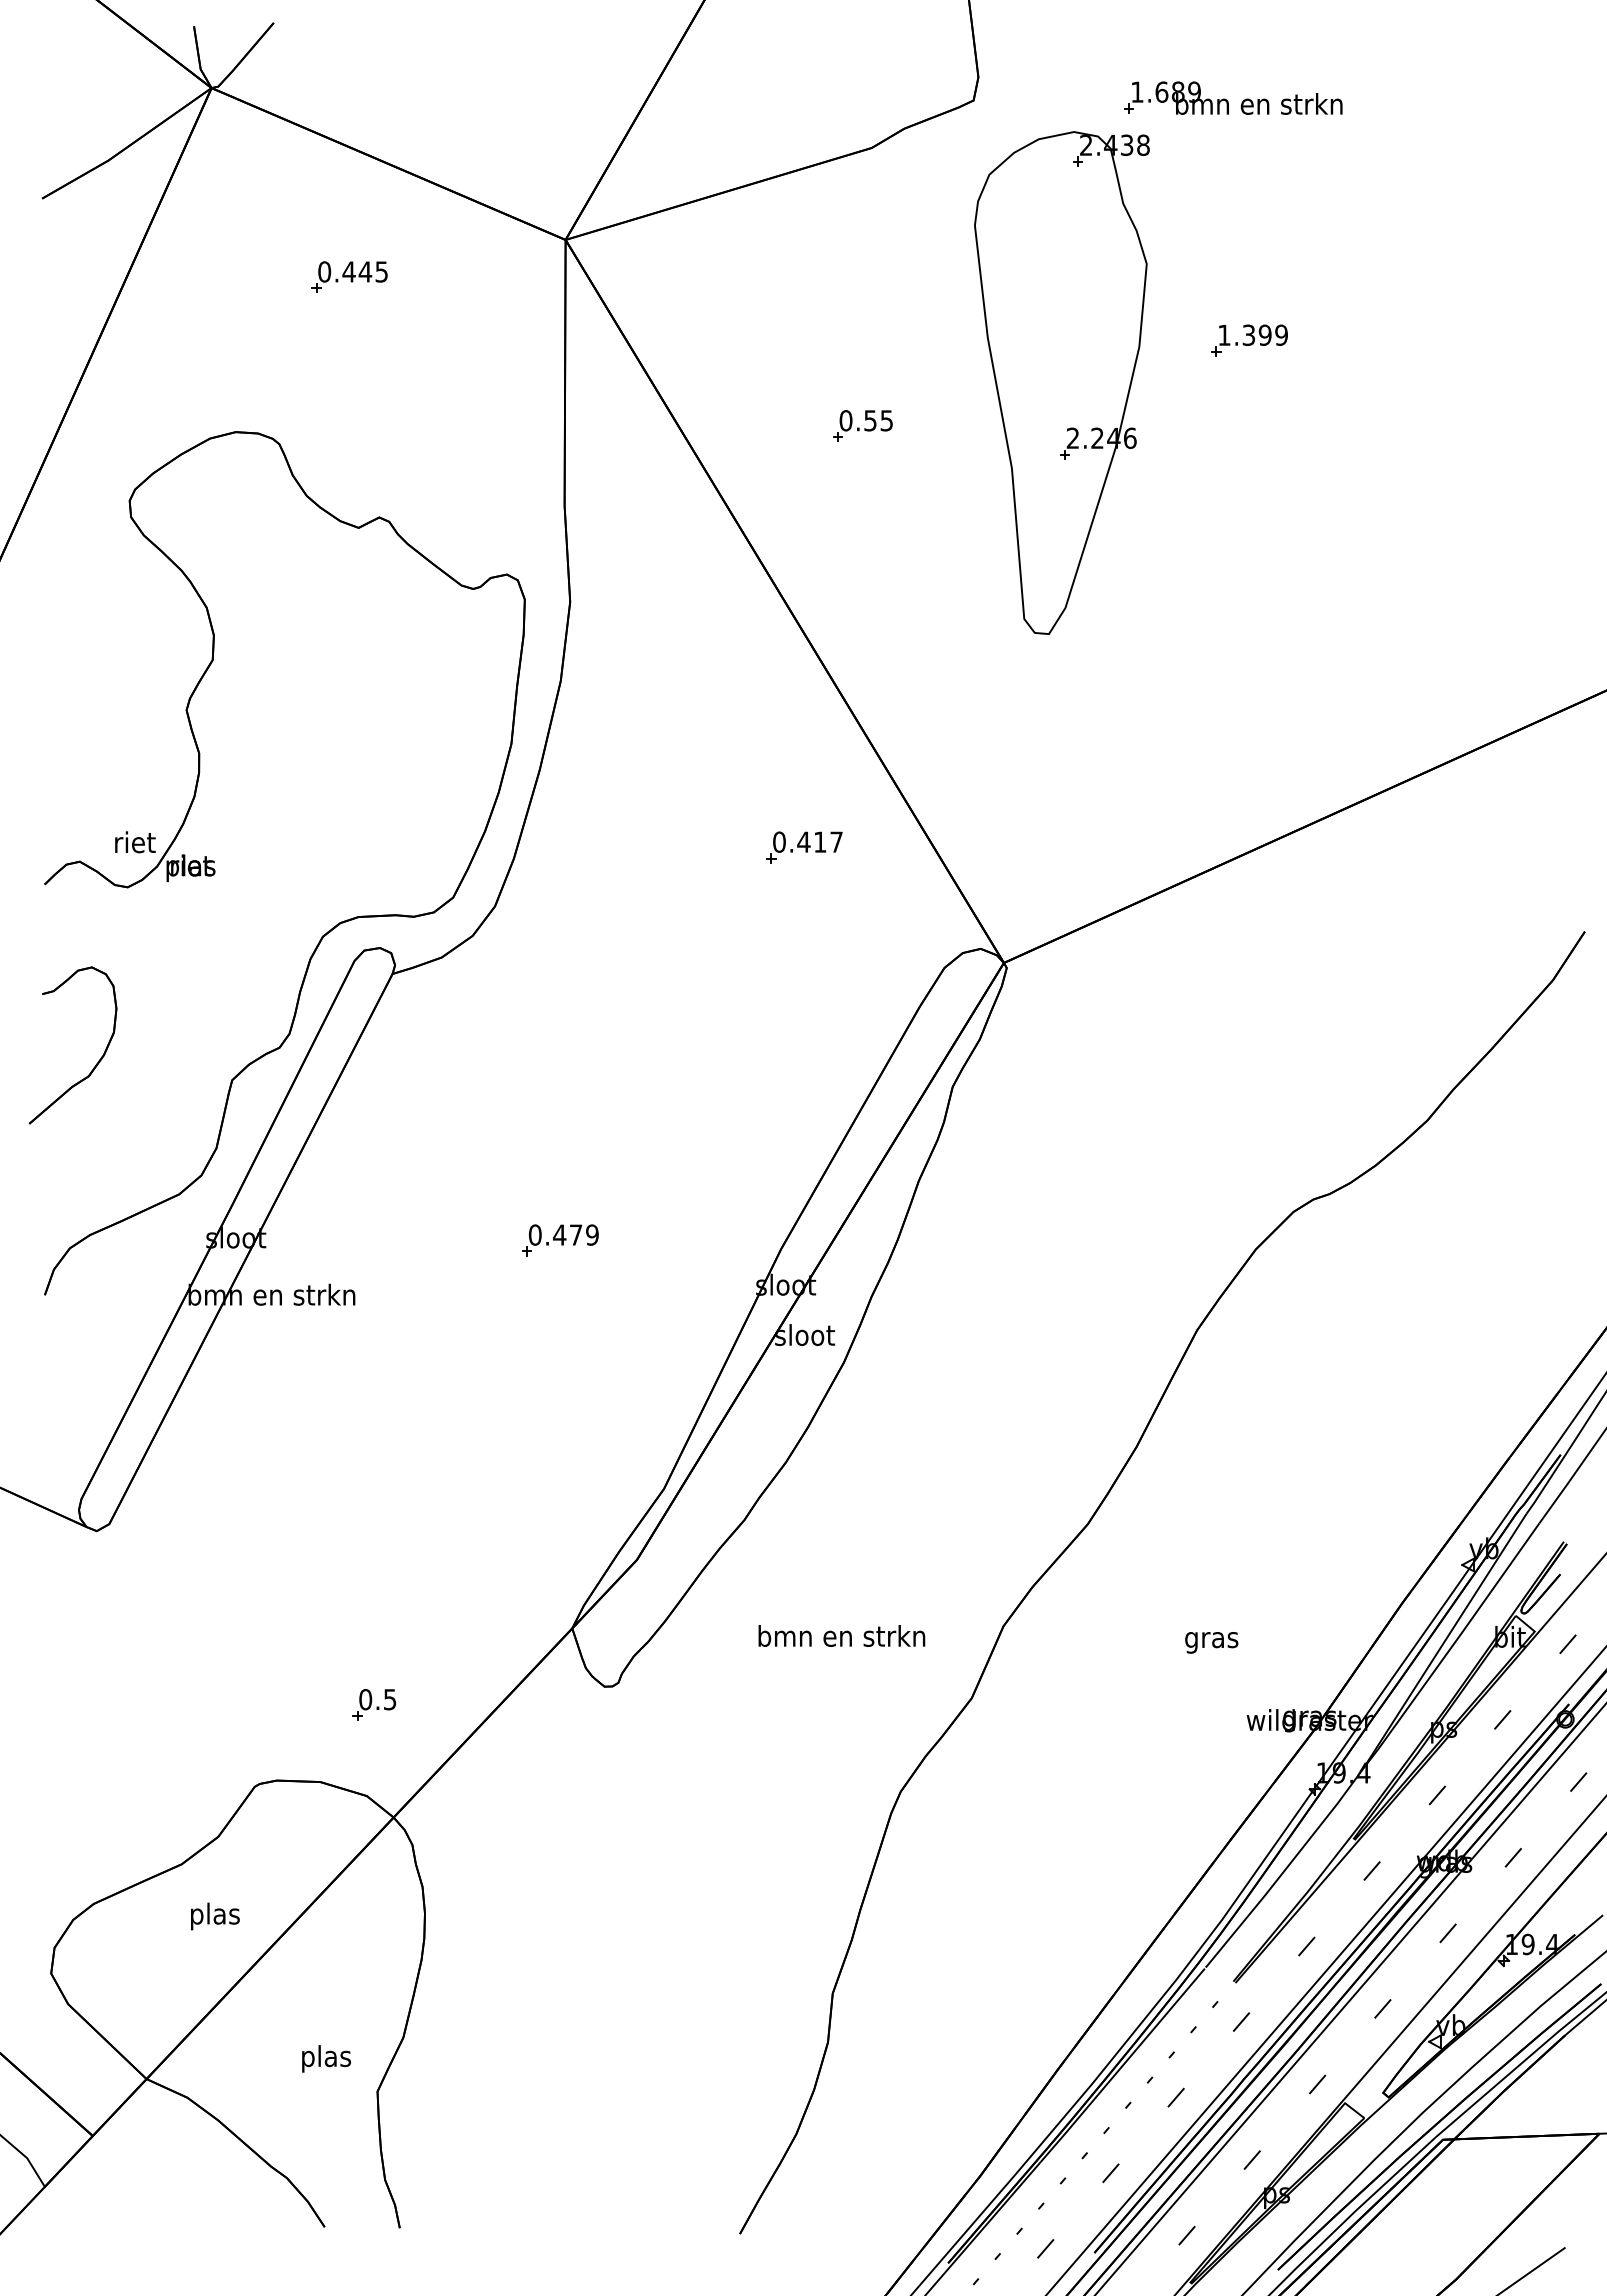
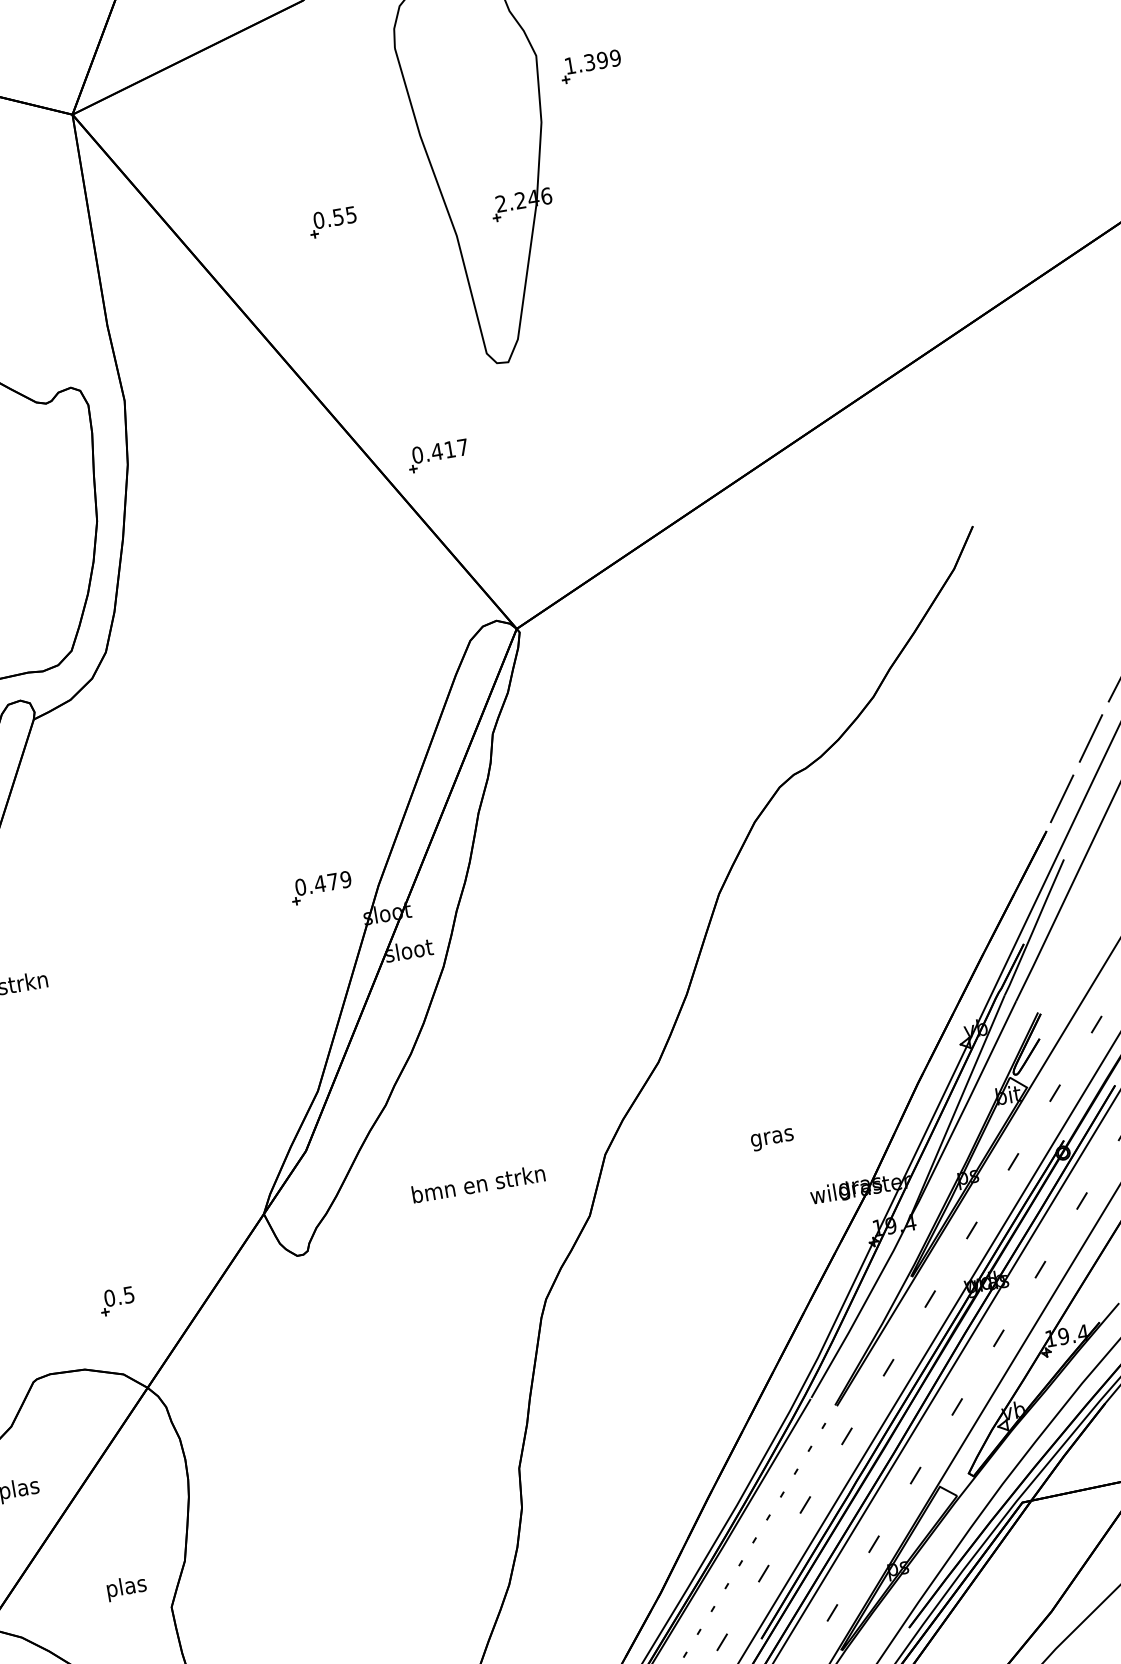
part: (1249, 340) -> (590, 66), moved
part: (804, 847) -> (438, 455), moved
part: (560, 1240) -> (321, 888), moved

